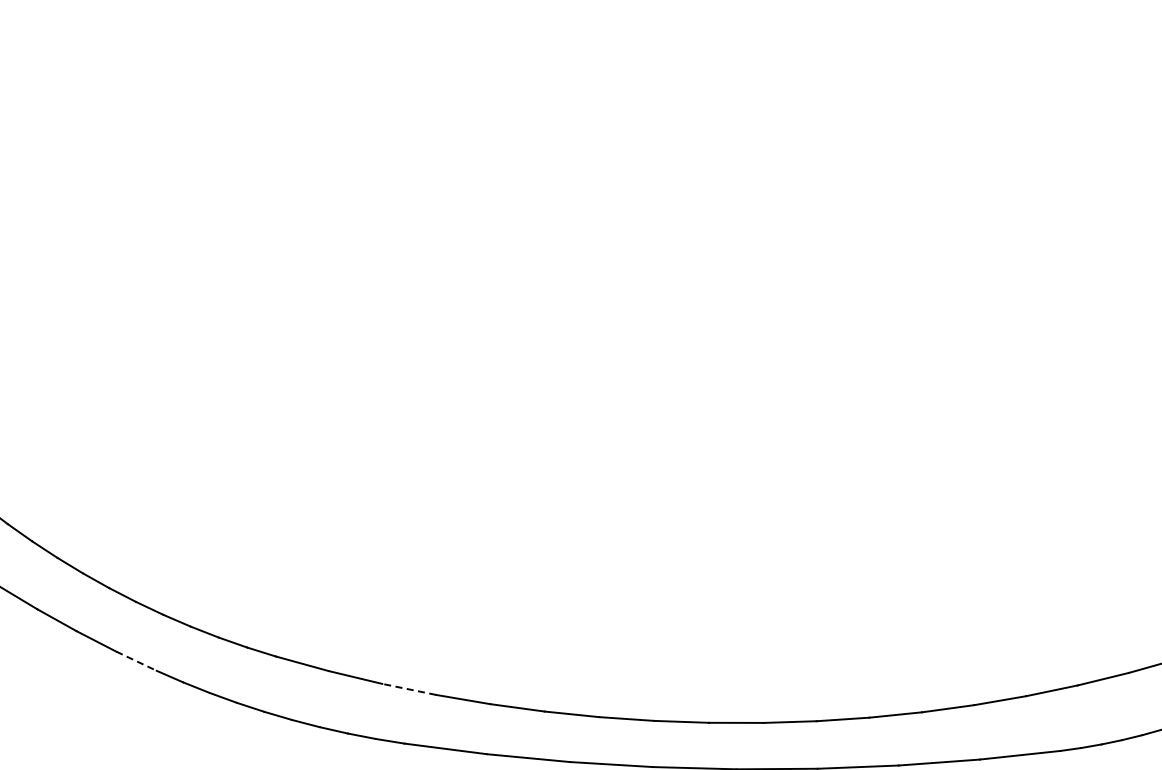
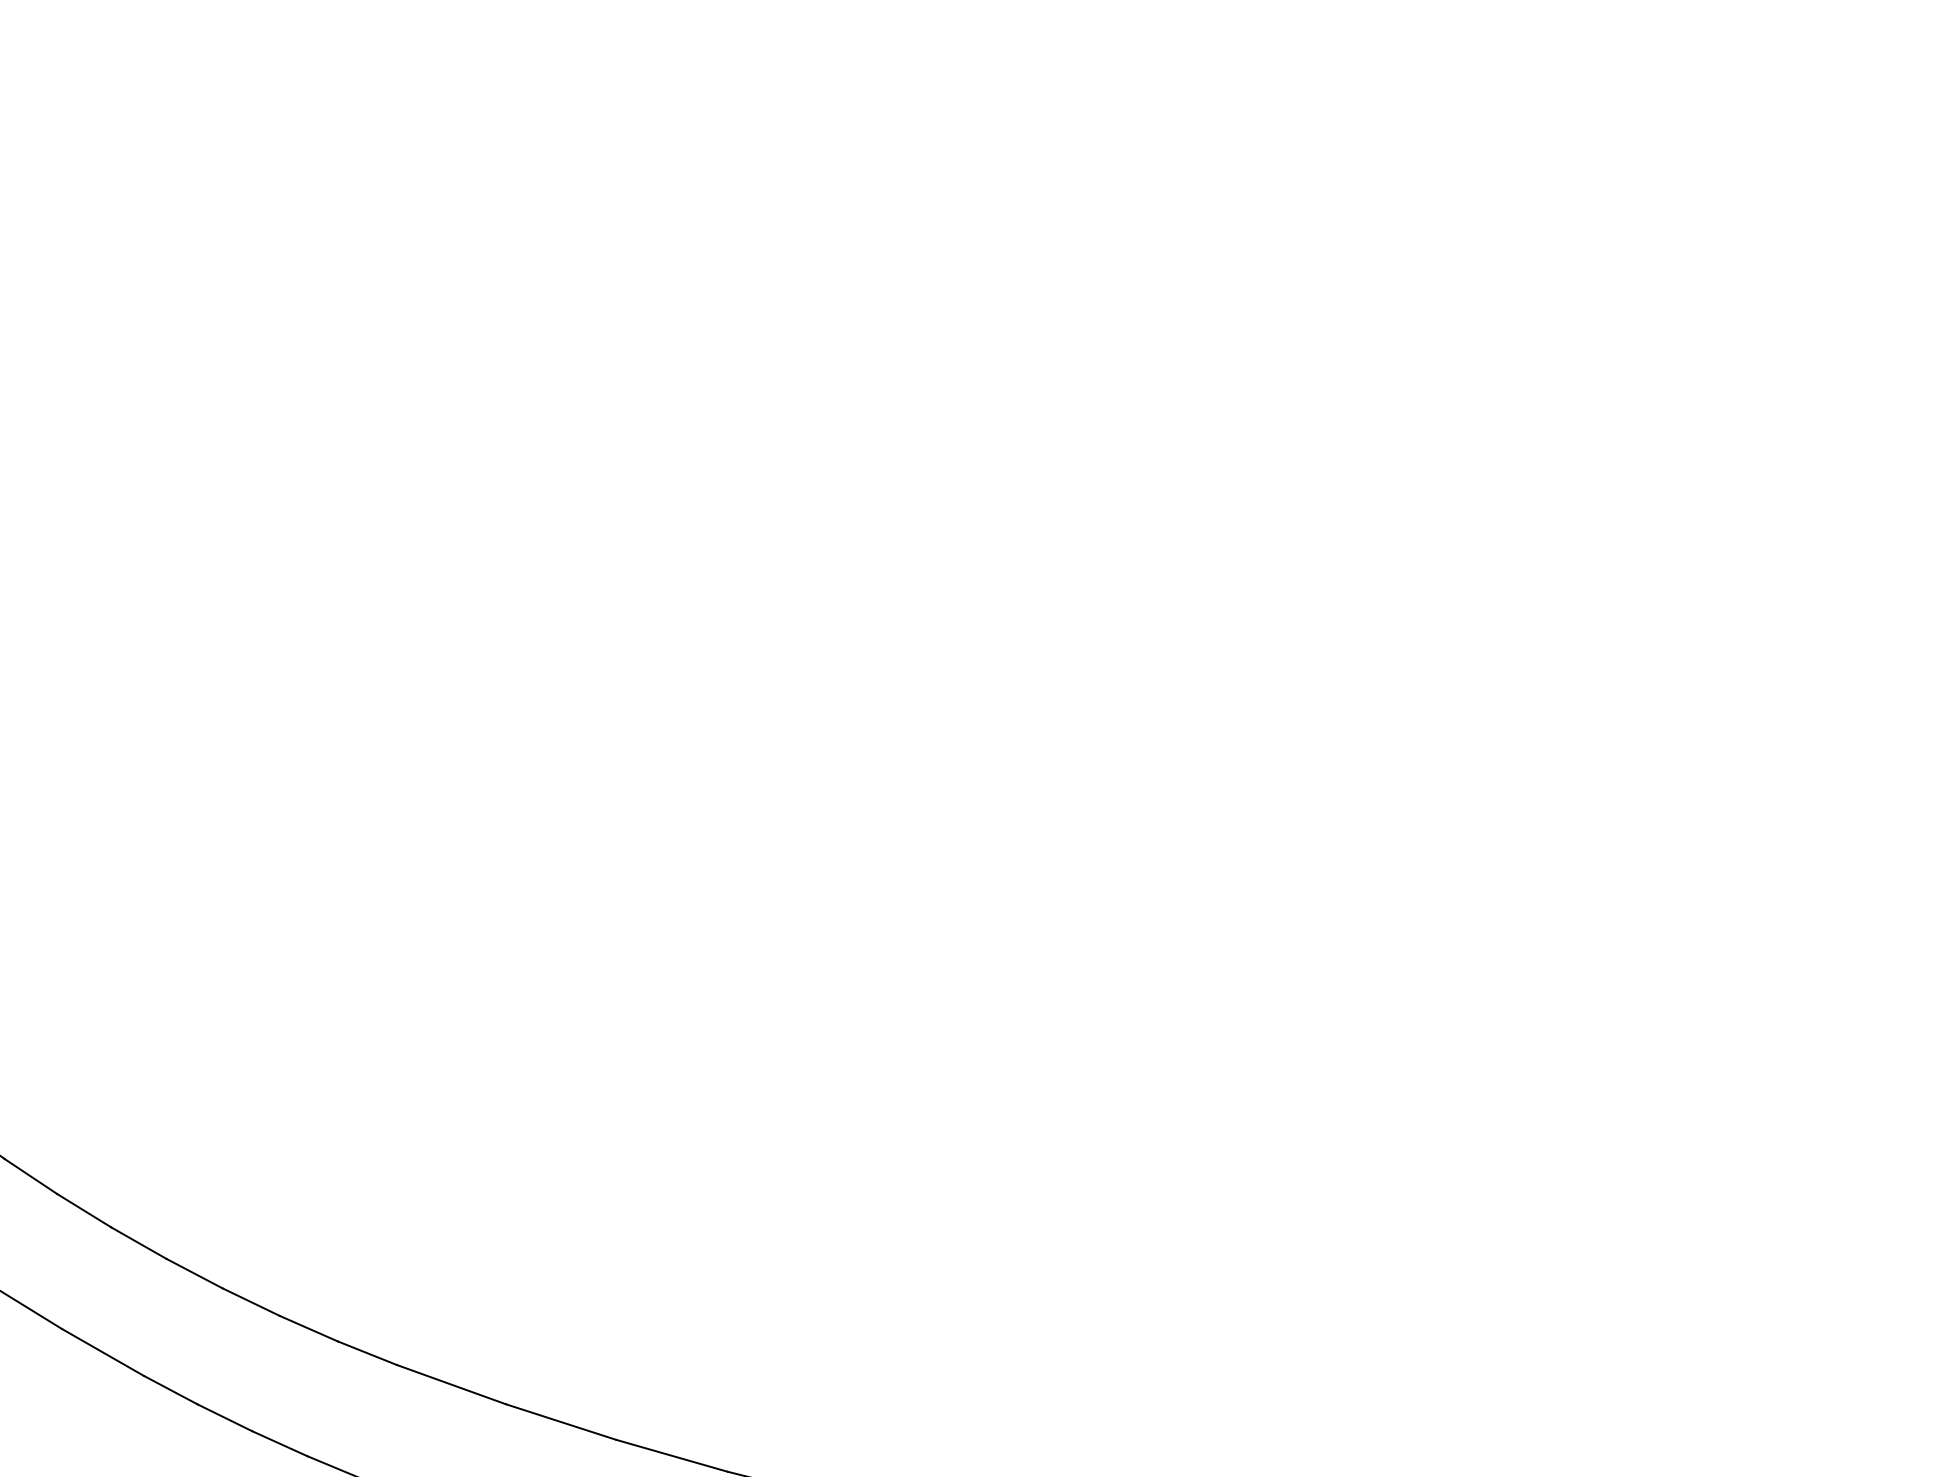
line: (137, 661) -> (104, 1353), dashed -> solid
line: (408, 689) -> (670, 1455), dashed -> solid

